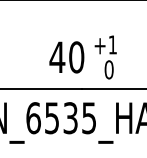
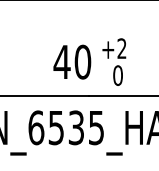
text: (112, 44) -> (121, 48), +1 -> +2

